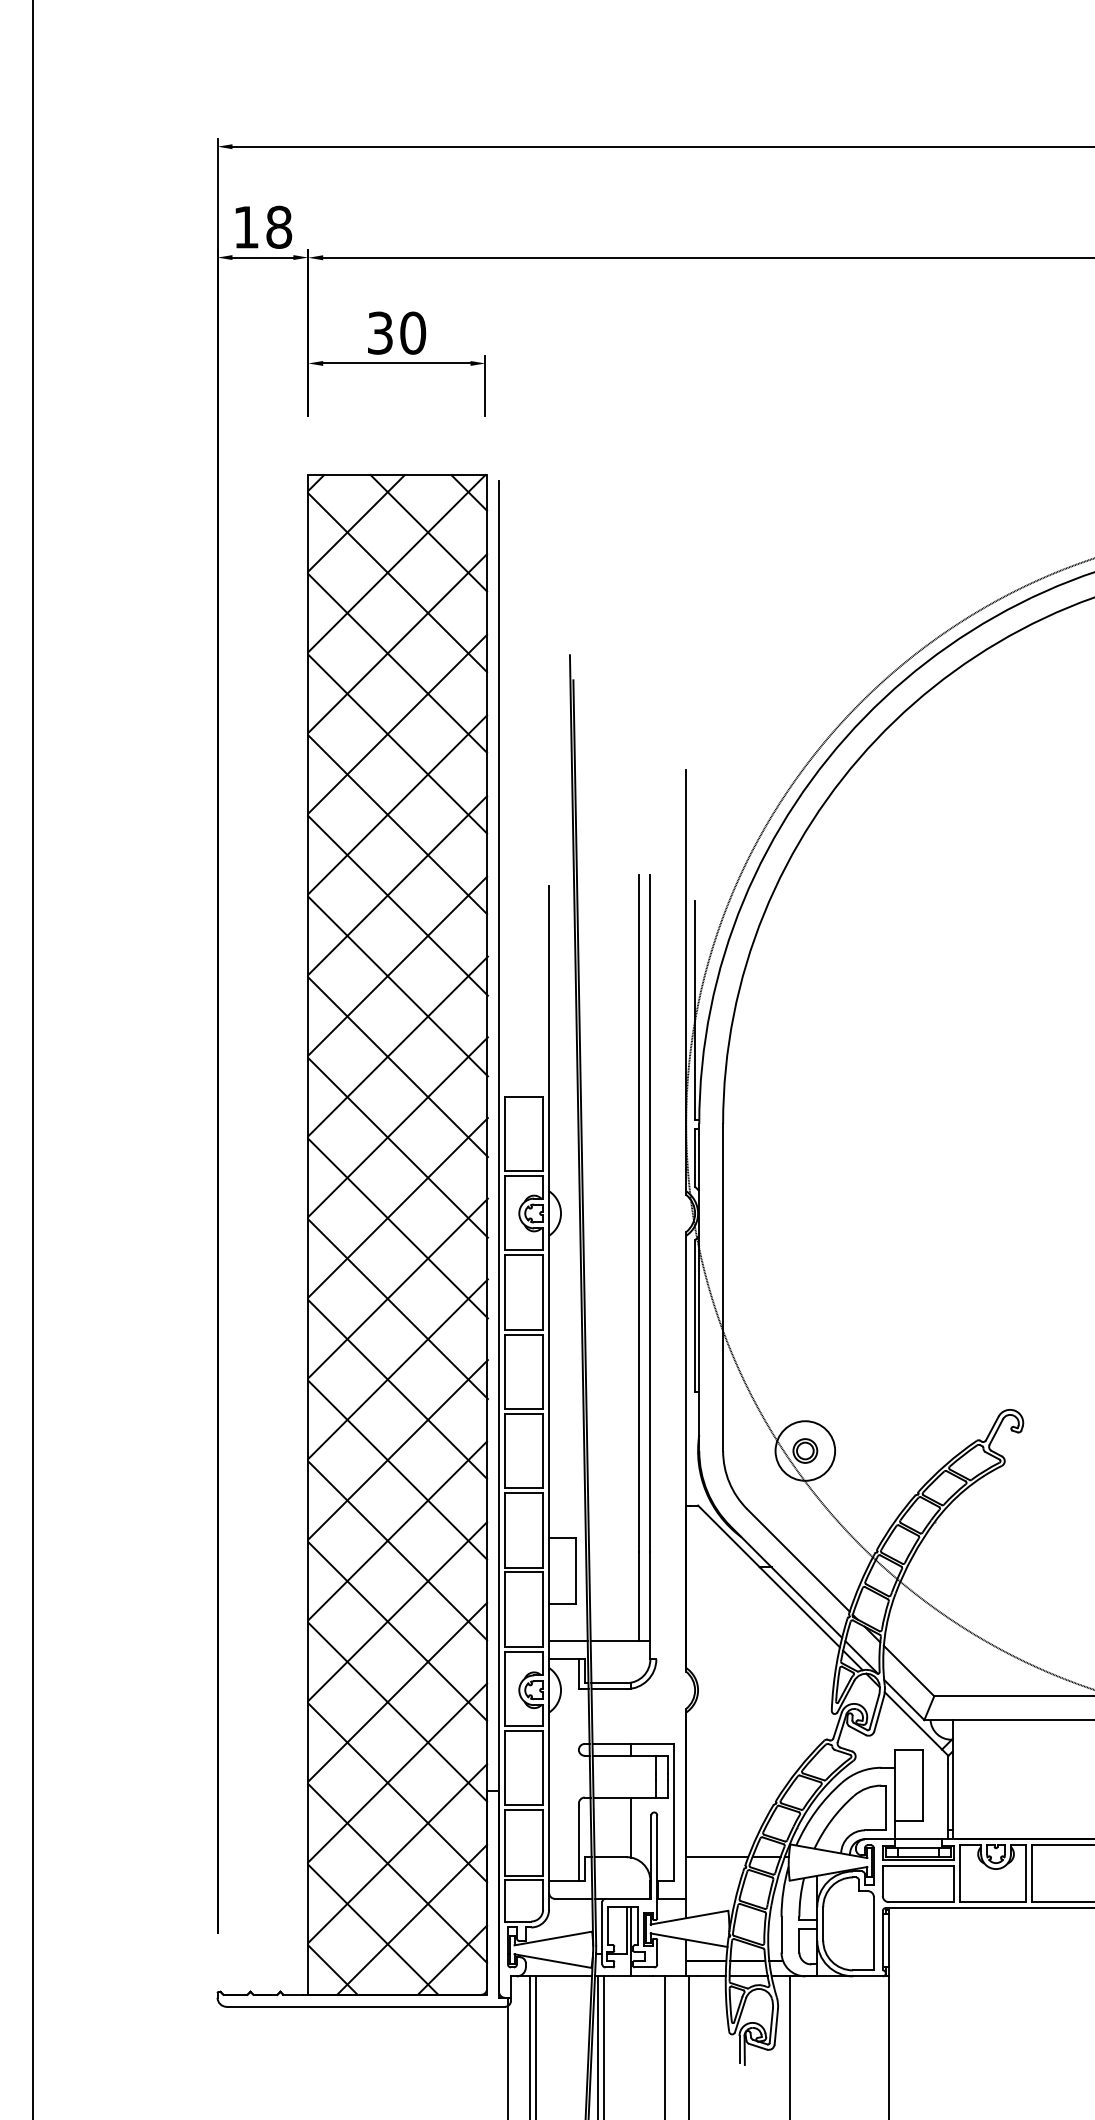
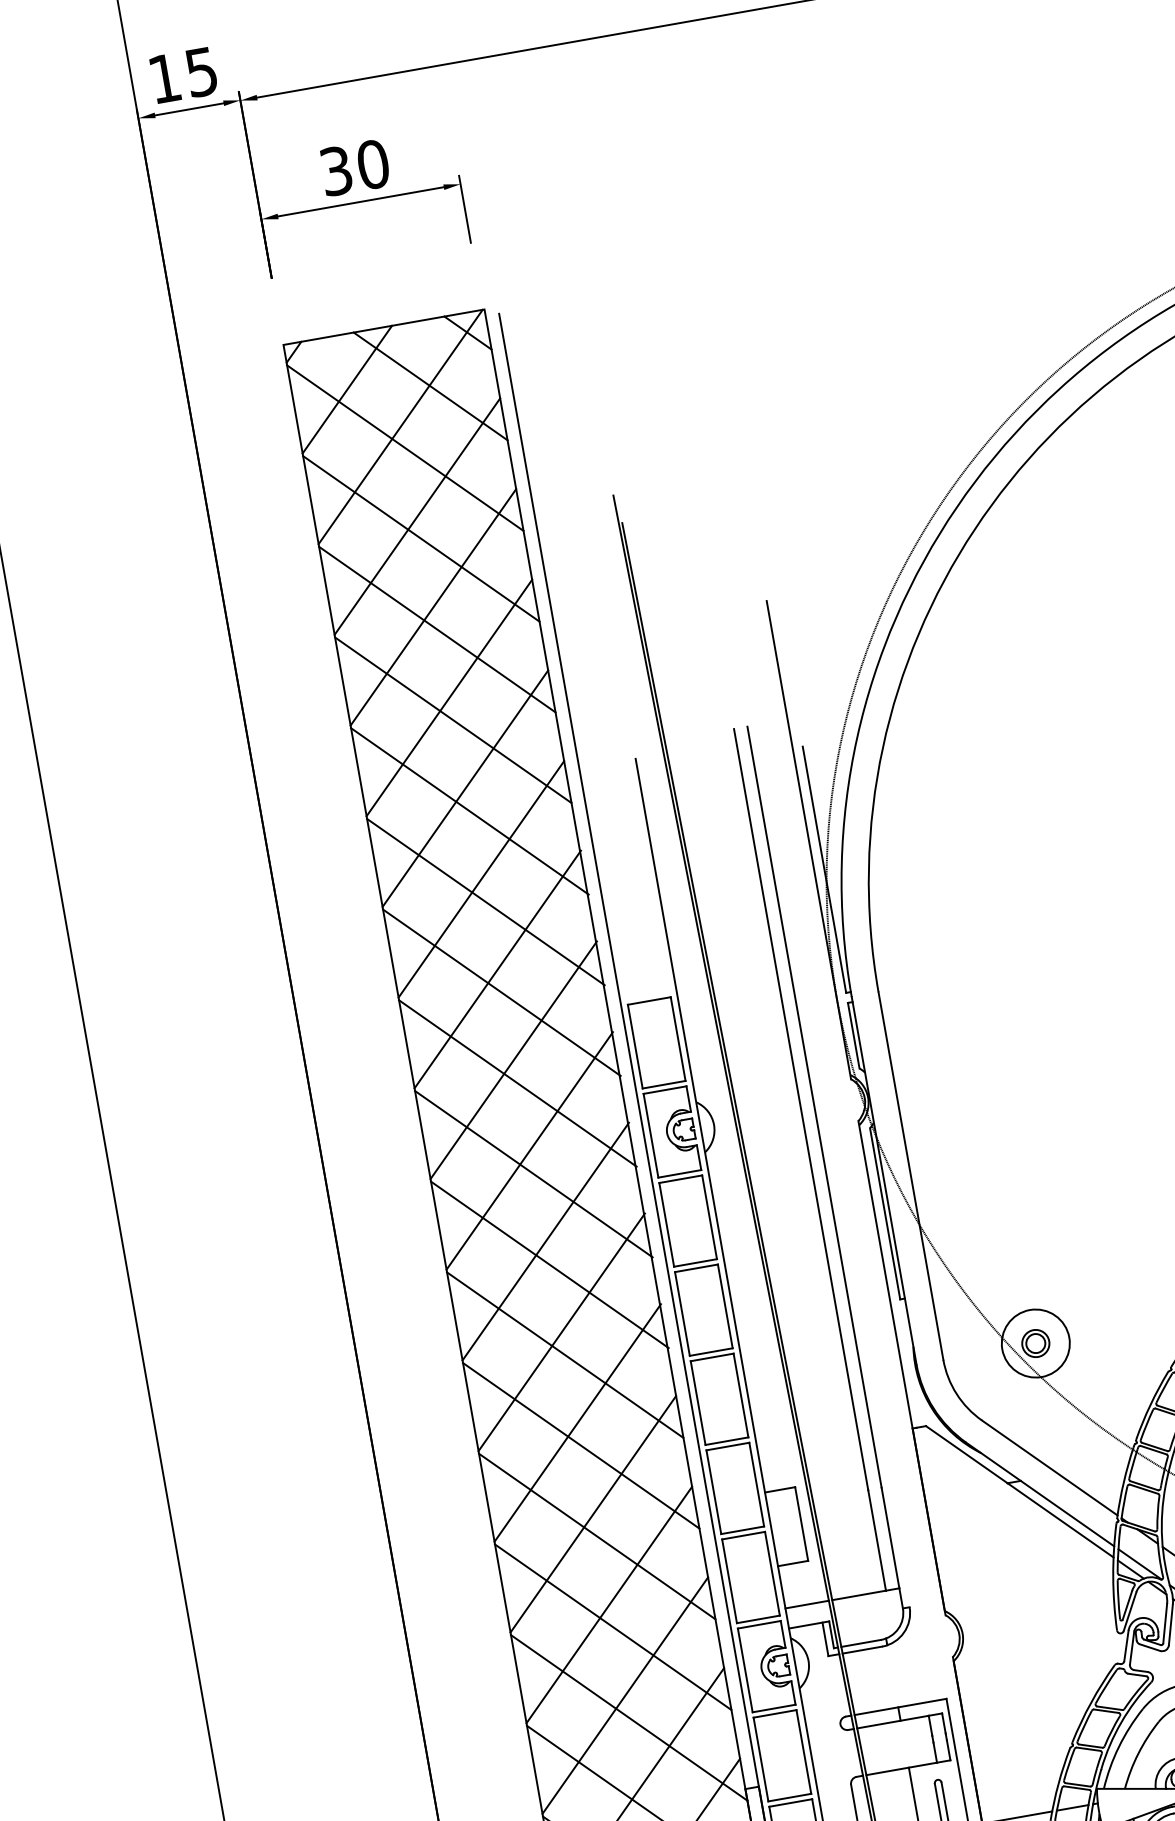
text: (279, 226) -> (201, 71), 18 -> 15

